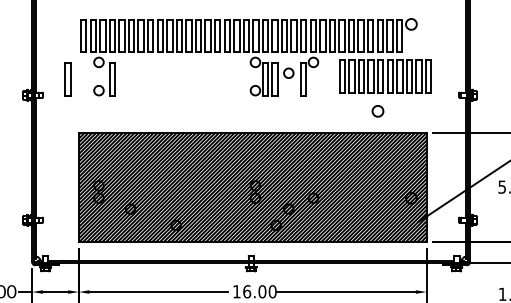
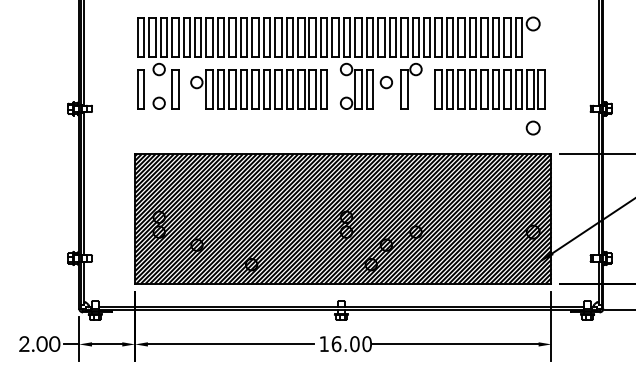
part: (384, 76) -> (489, 89), moved
part: (67, 79) -> (140, 89), moved
part: (181, 79) -> (258, 89), added
circle: (377, 110) -> (532, 127), moved

